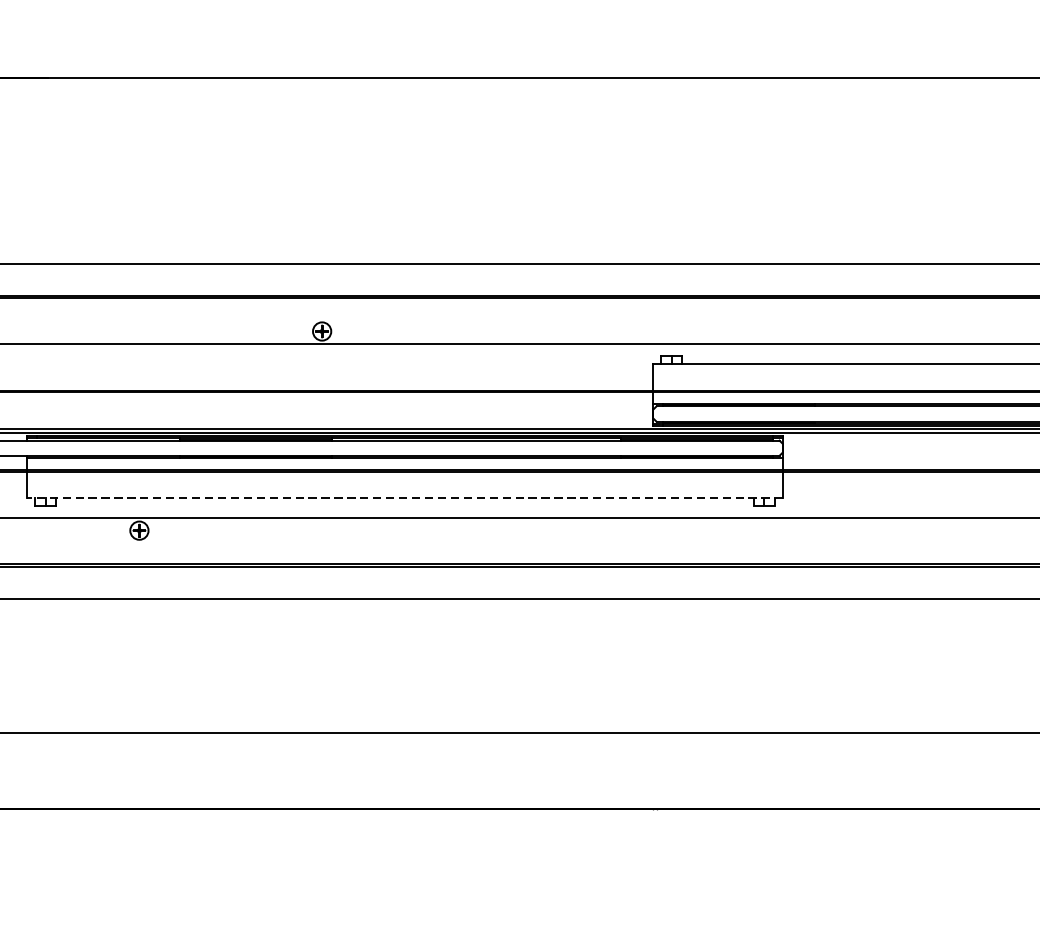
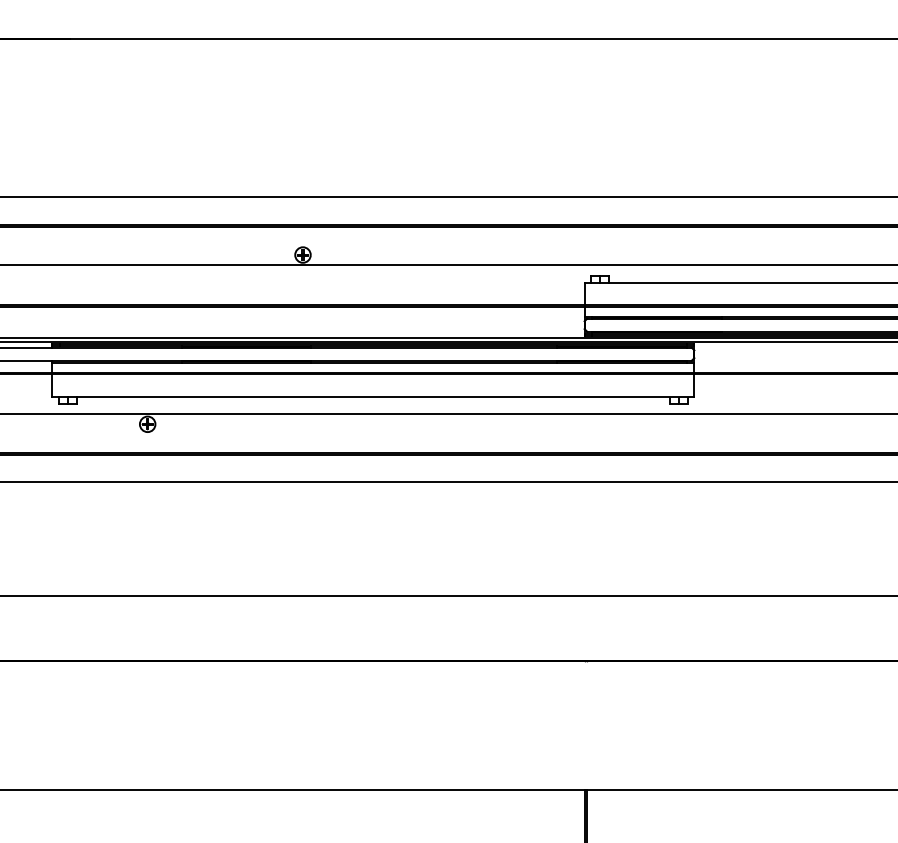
line: (405, 497) -> (373, 396), dashed -> solid

